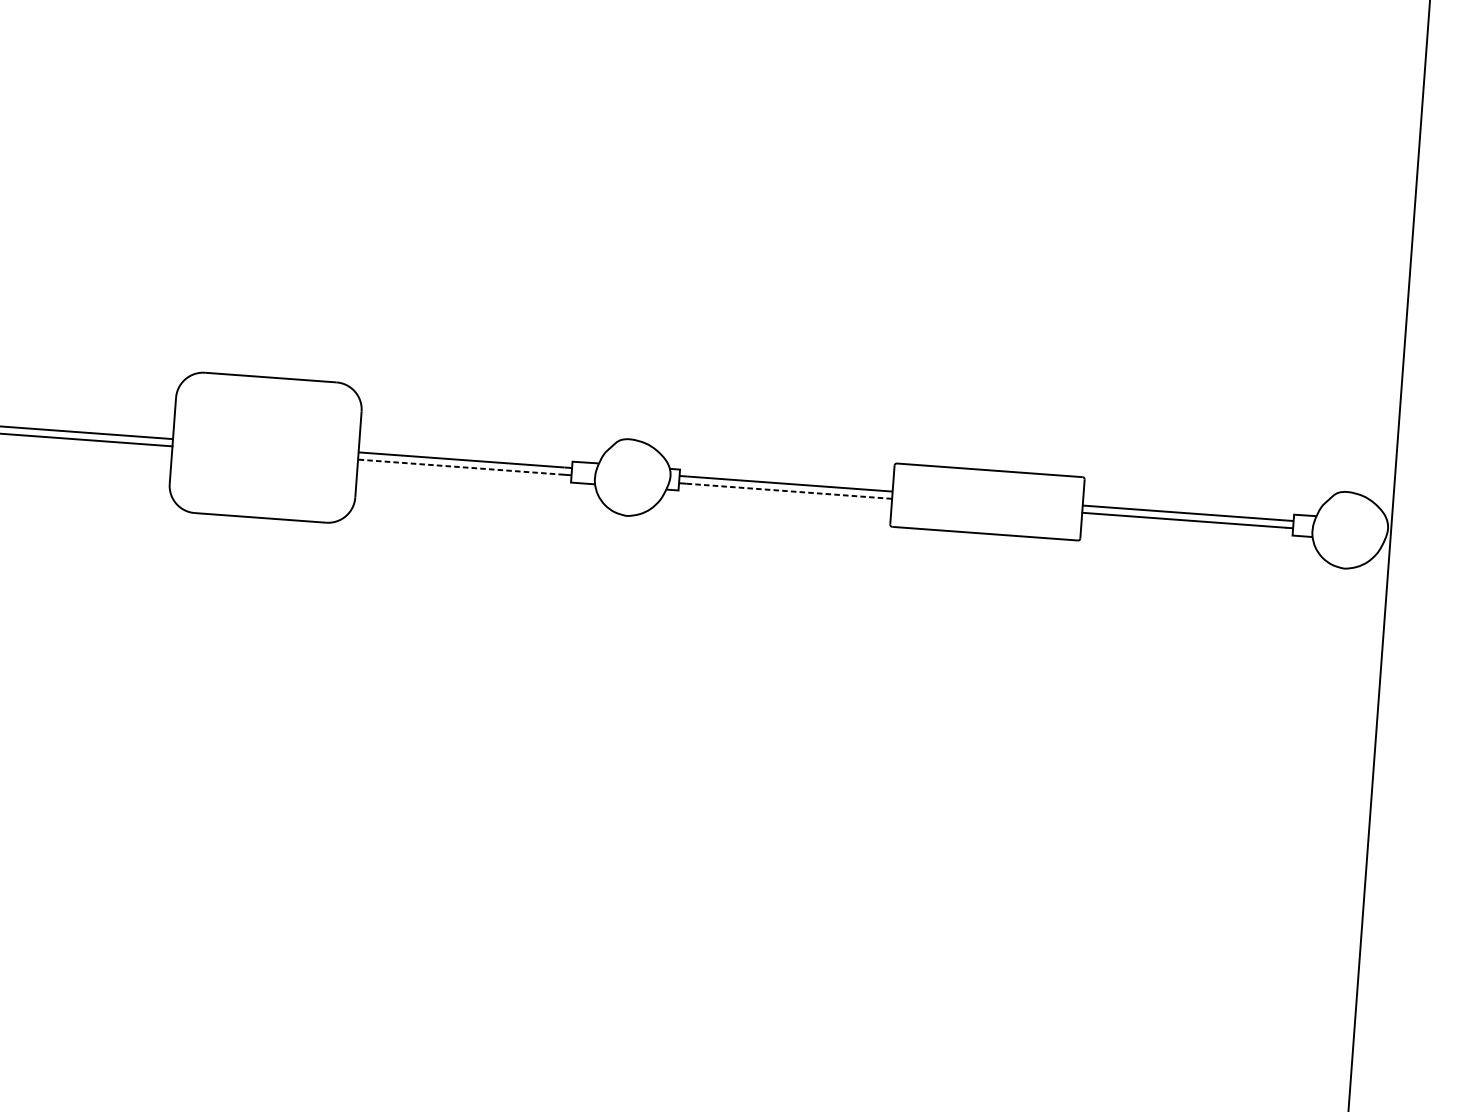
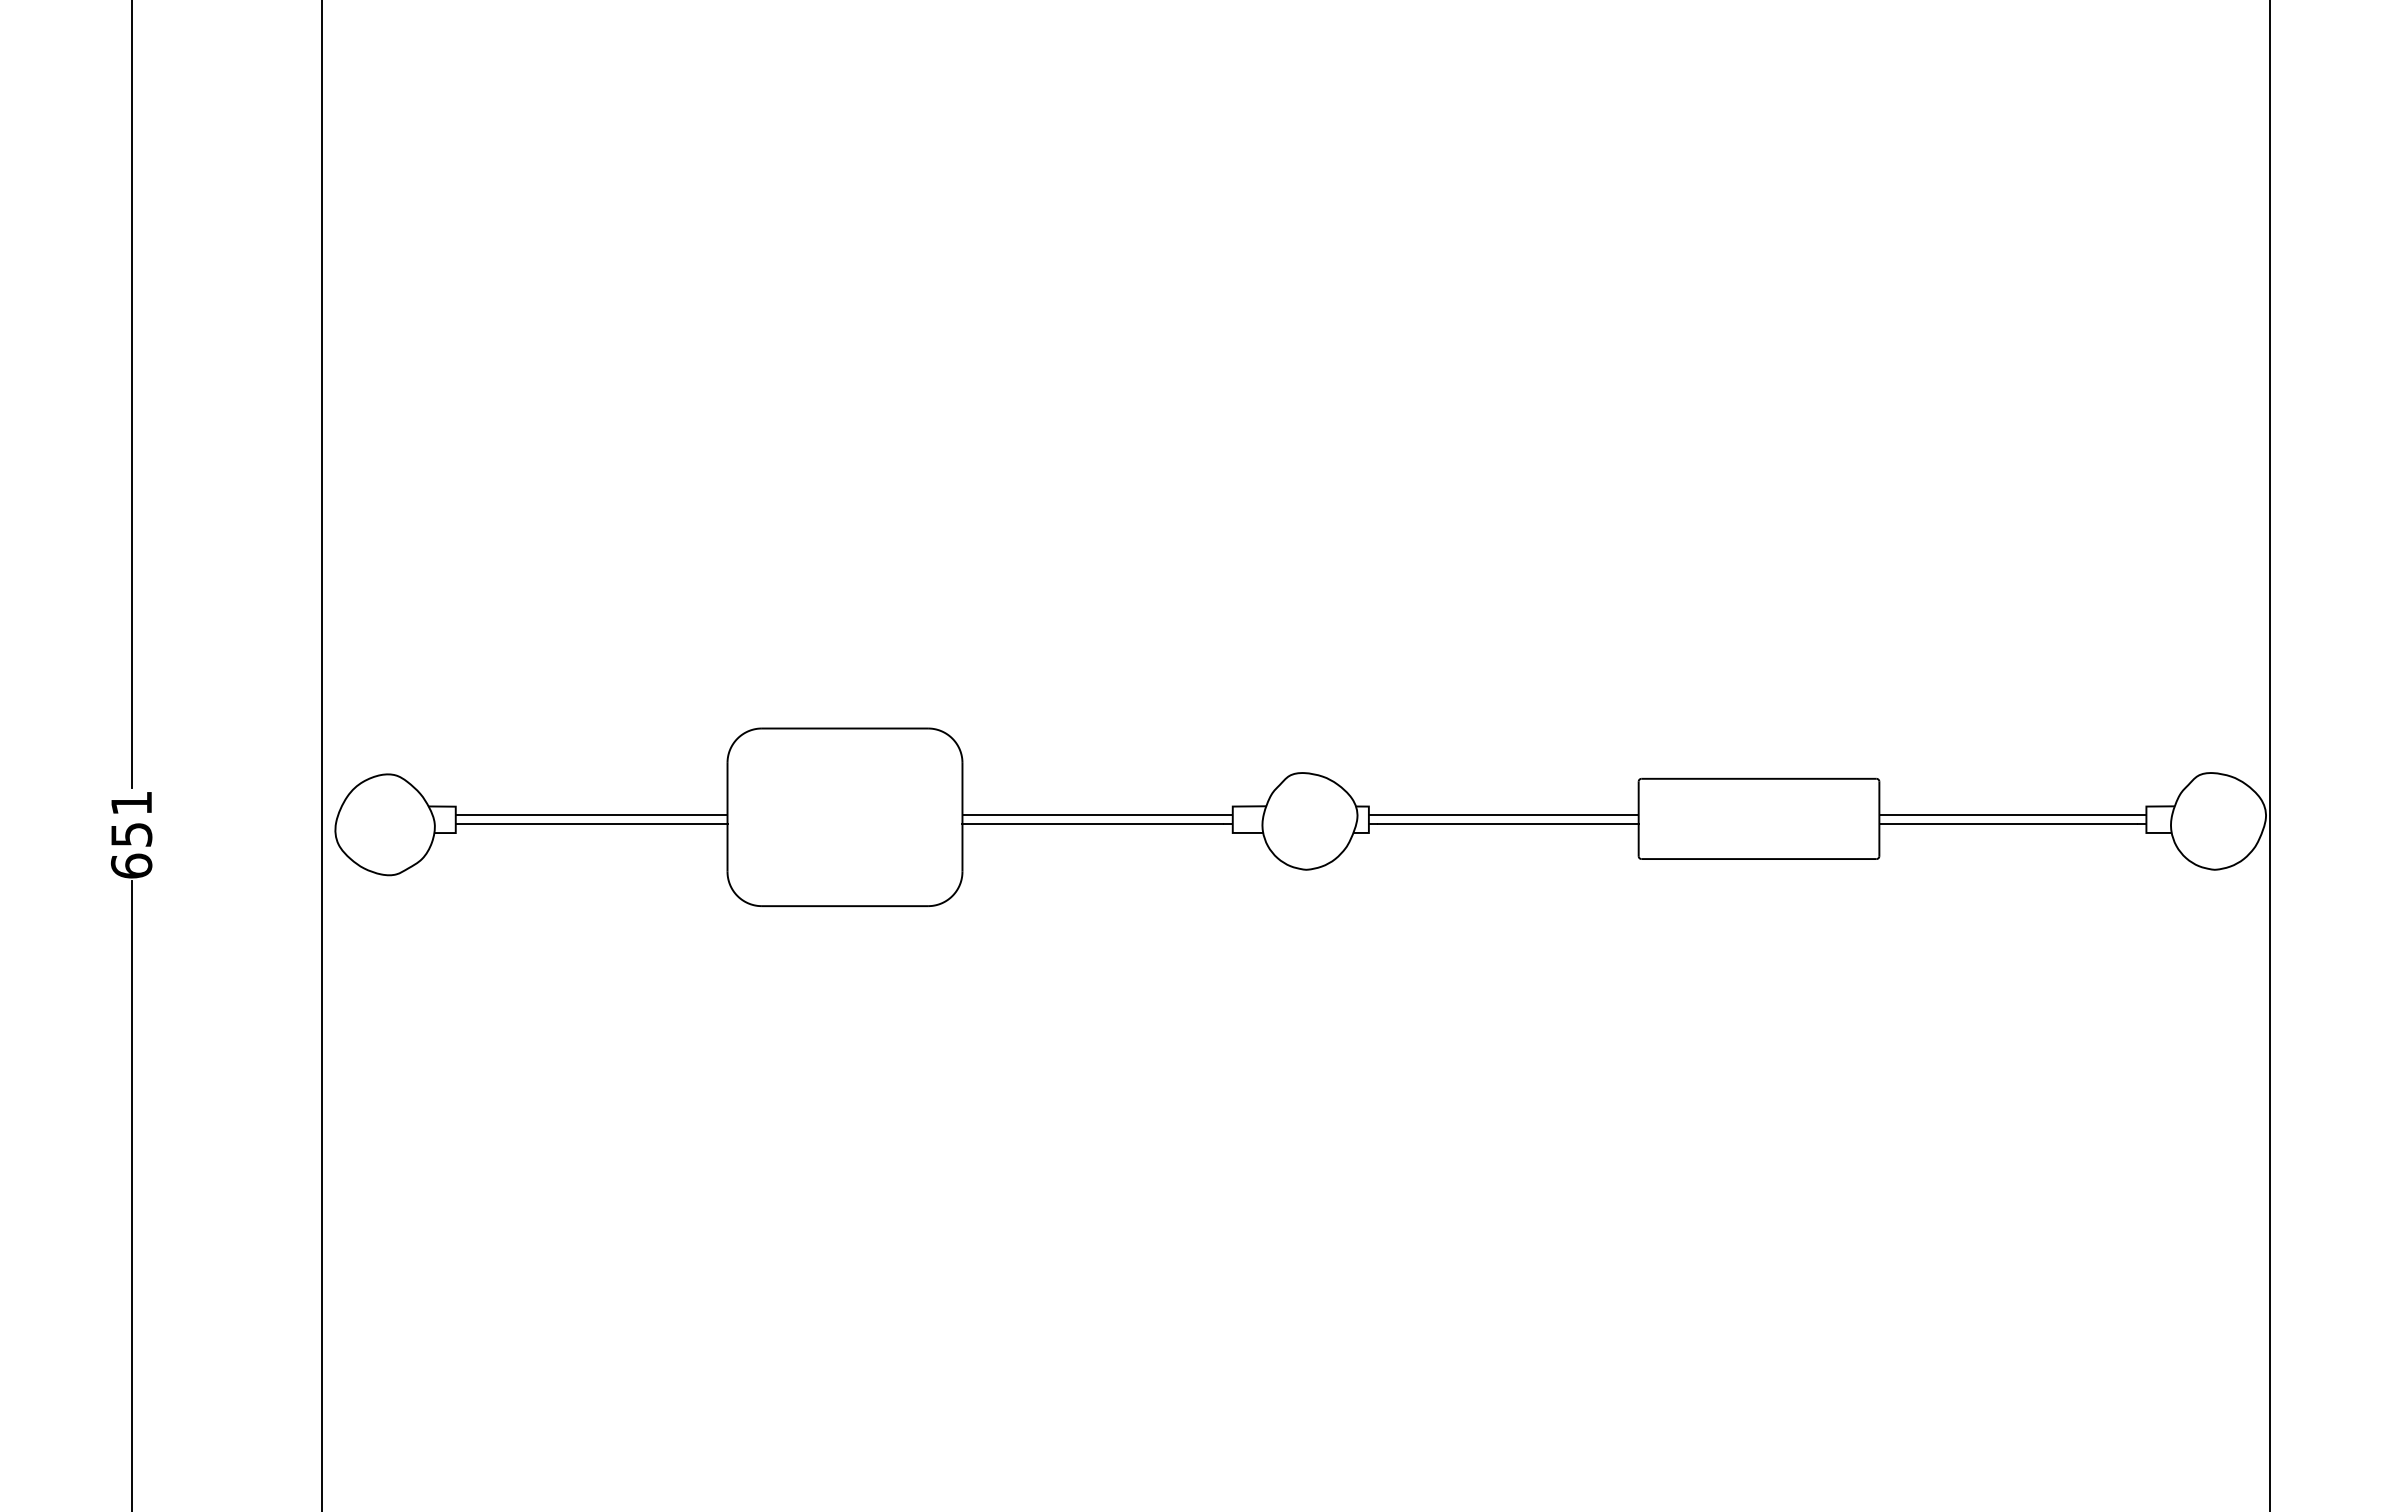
line: (460, 466) -> (1092, 823), dashed -> solid
line: (790, 491) -> (1509, 823), dashed -> solid

